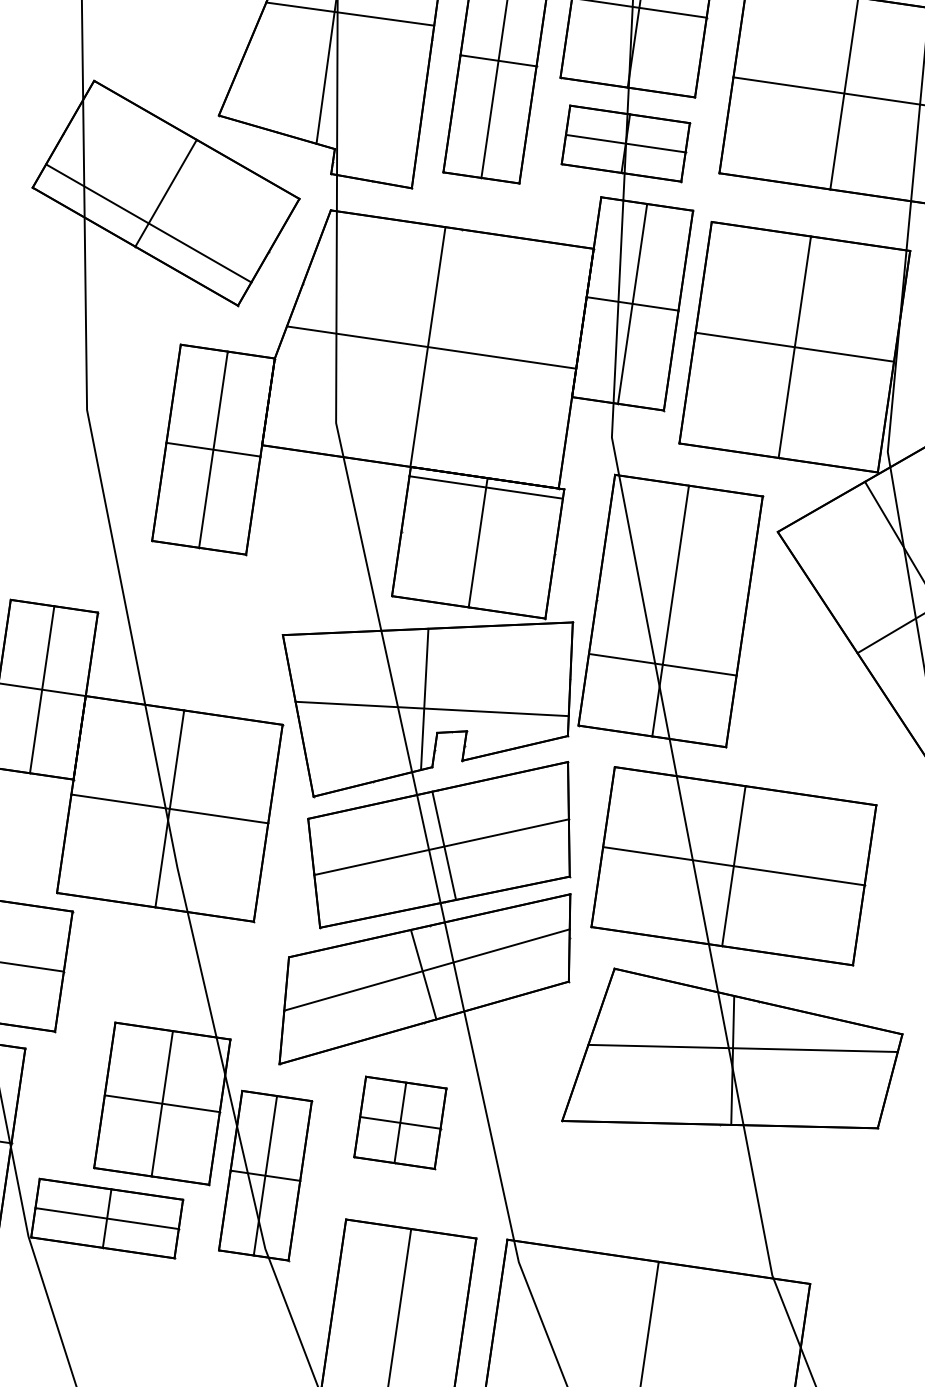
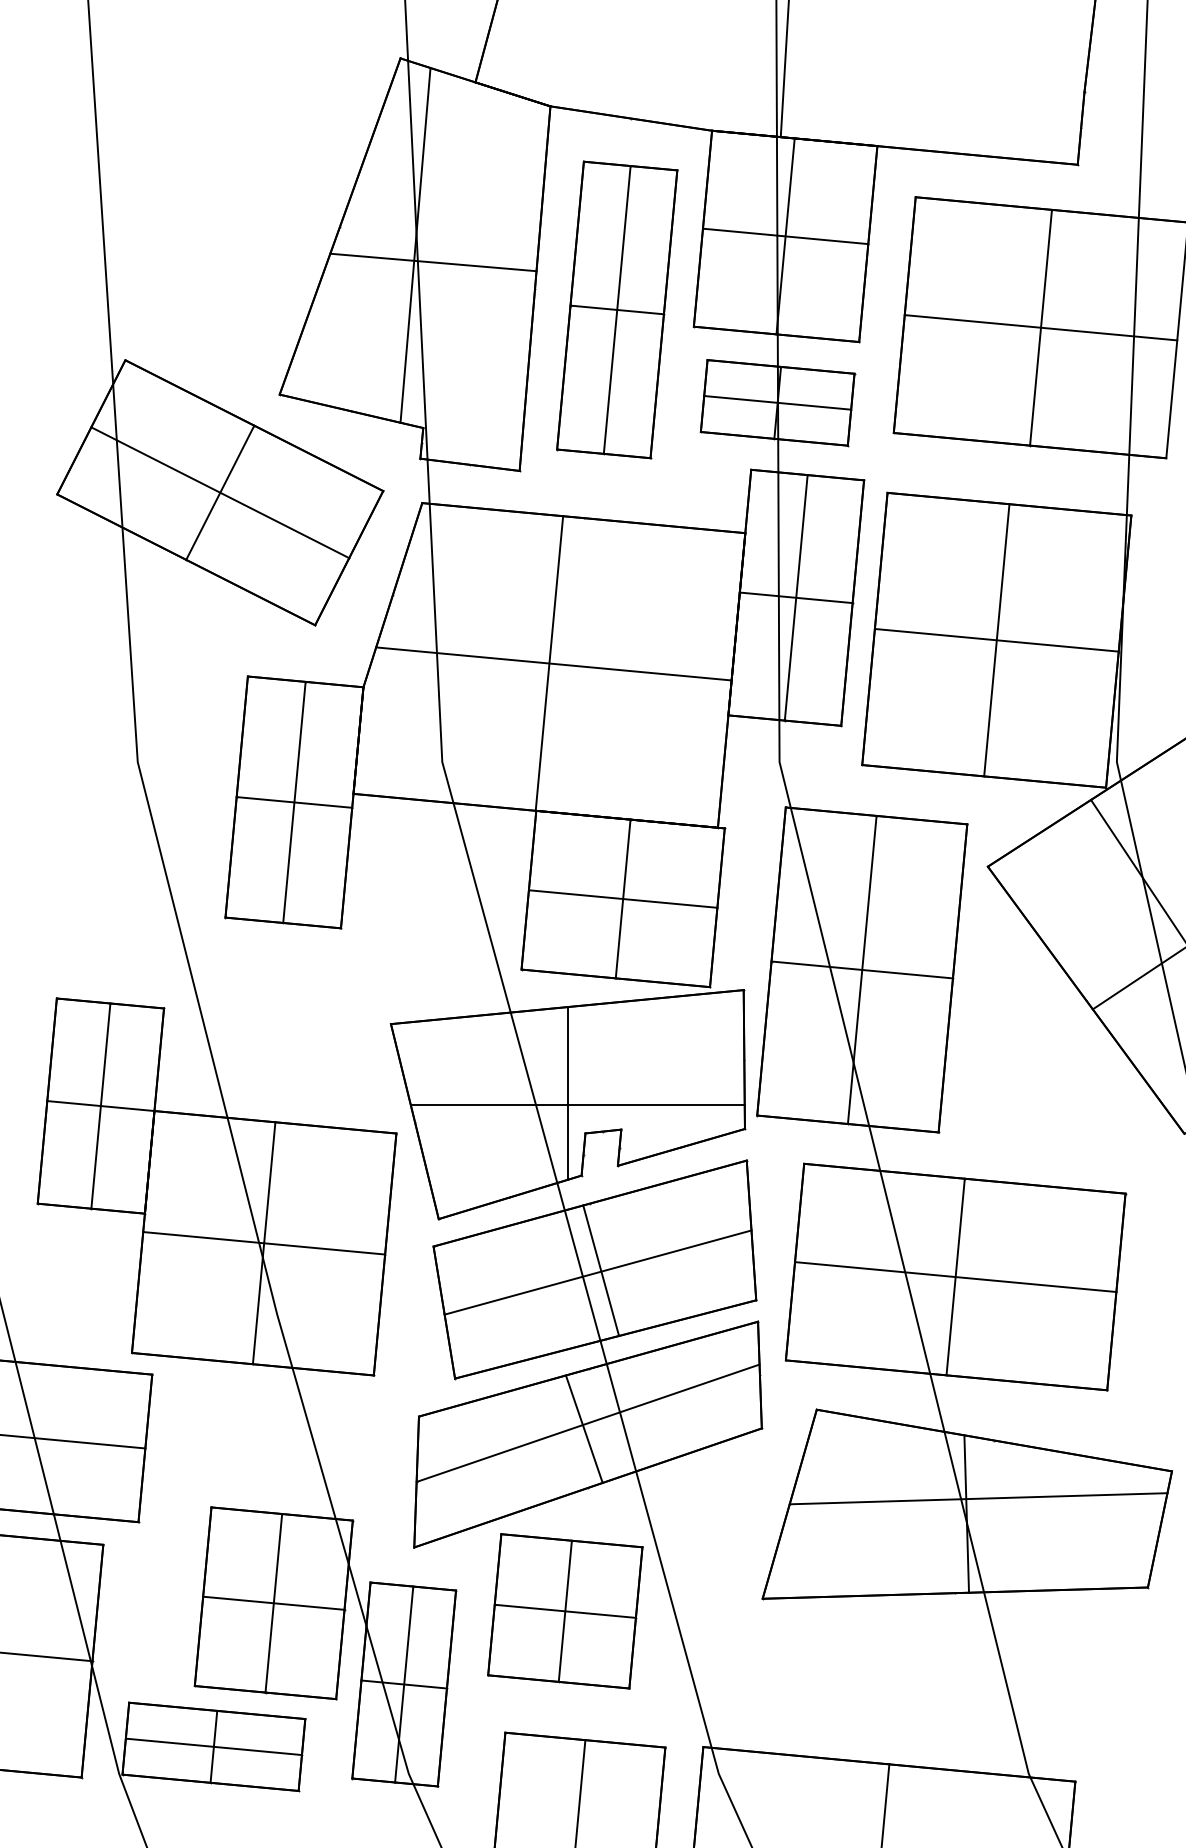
line: (149, 223) -> (220, 492), moved
line: (485, 486) -> (622, 898), moved
line: (662, 664) -> (861, 969), moved
part: (400, 1122) -> (565, 1611), size x1.43

